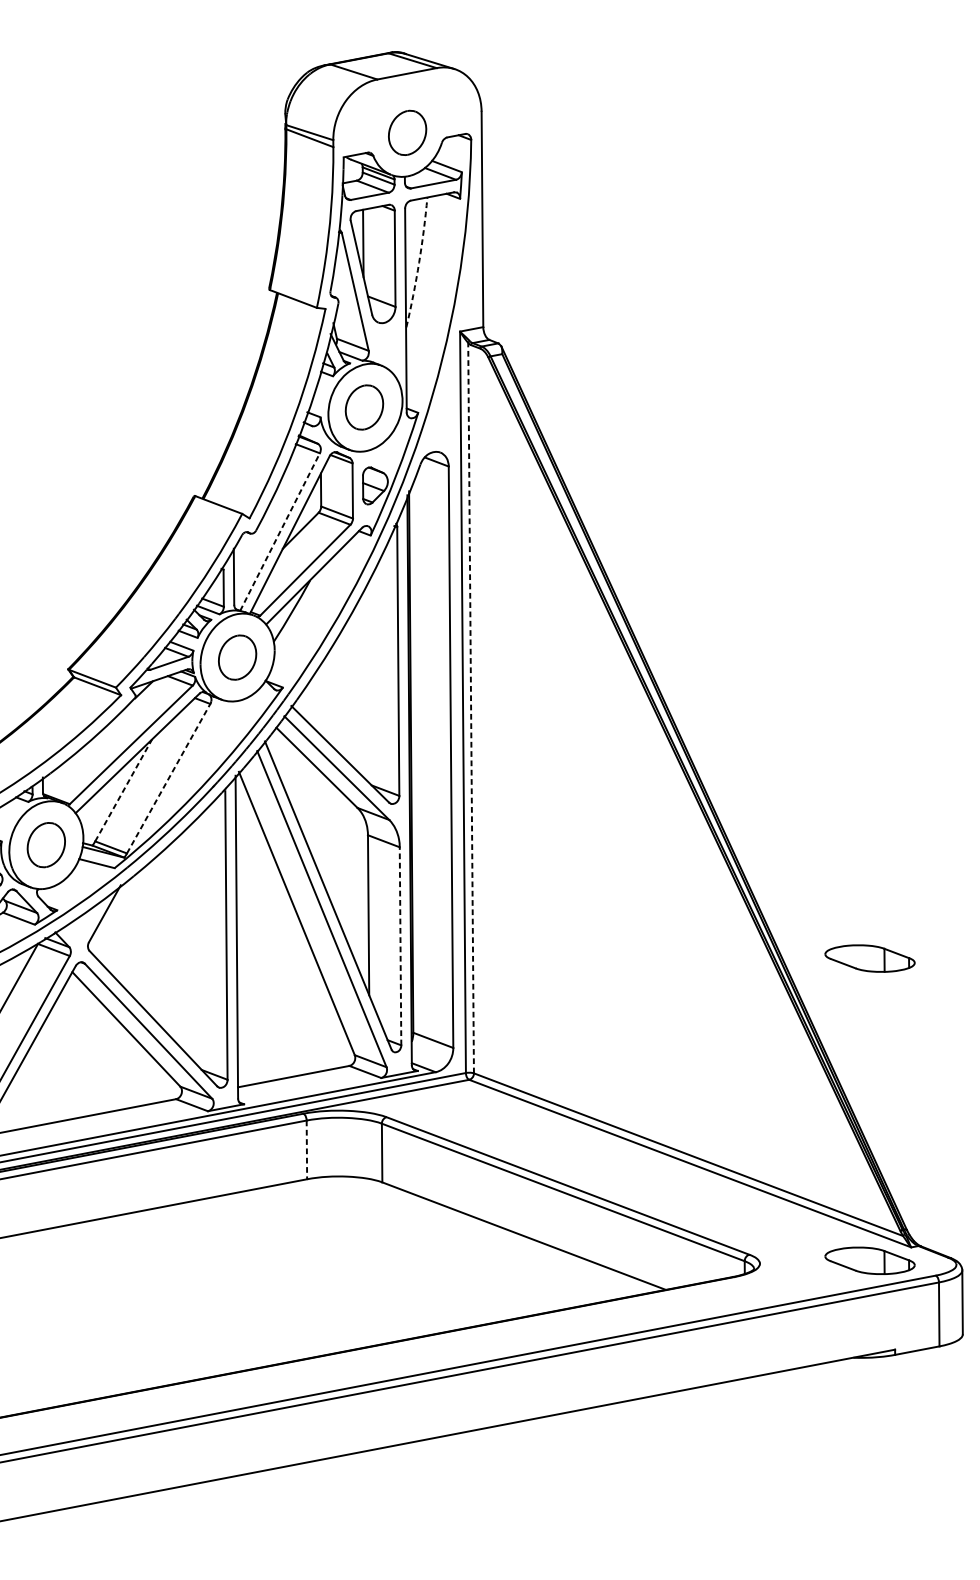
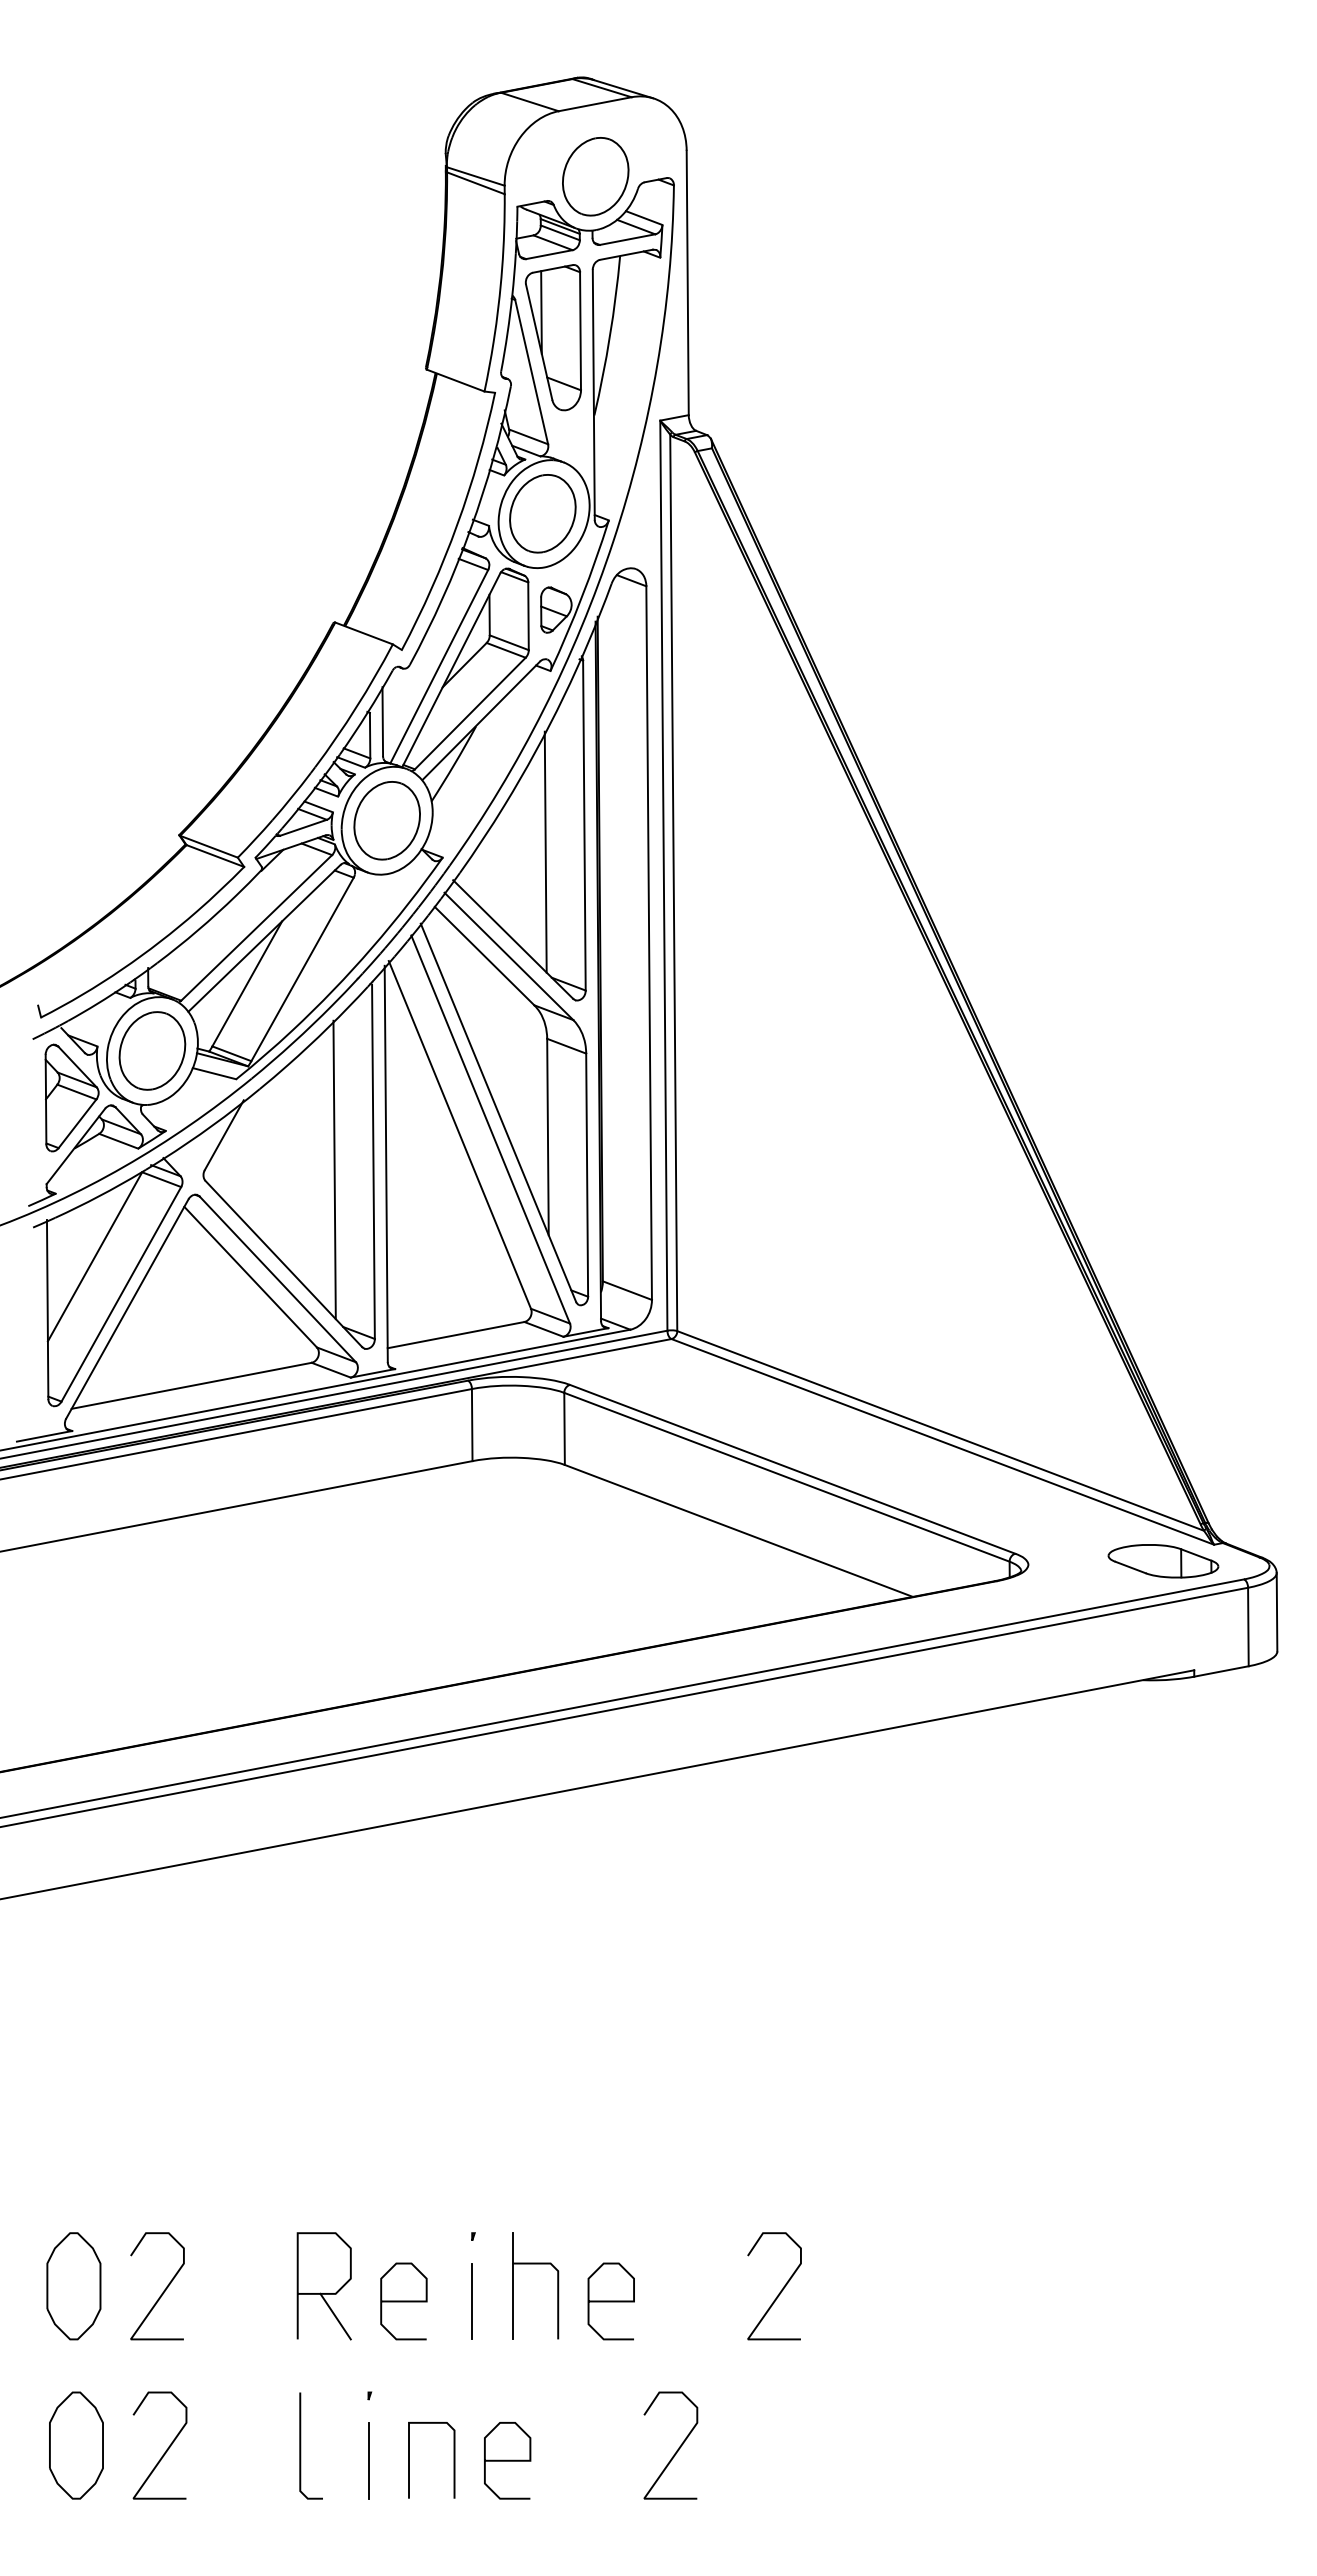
part: (407, 132) -> (595, 176), size x1.43
arc: (418, 263) -> (609, 336), dashed -> solid
part: (364, 407) -> (542, 513), size x1.43
line: (280, 531) -> (439, 666), dashed -> solid
part: (237, 657) -> (386, 820), size x1.43
line: (366, 682) -> (545, 851), added
line: (470, 707) -> (673, 882), dashed -> solid
line: (168, 778) -> (302, 969), dashed -> solid
line: (123, 790) -> (247, 983), dashed -> solid
part: (46, 844) -> (152, 1050), size x1.43
line: (194, 941) -> (334, 1169), added
line: (400, 946) -> (587, 1175), dashed -> solid
part: (870, 958) -> (1163, 1190), removed
line: (307, 1150) -> (472, 1425), dashed -> solid

